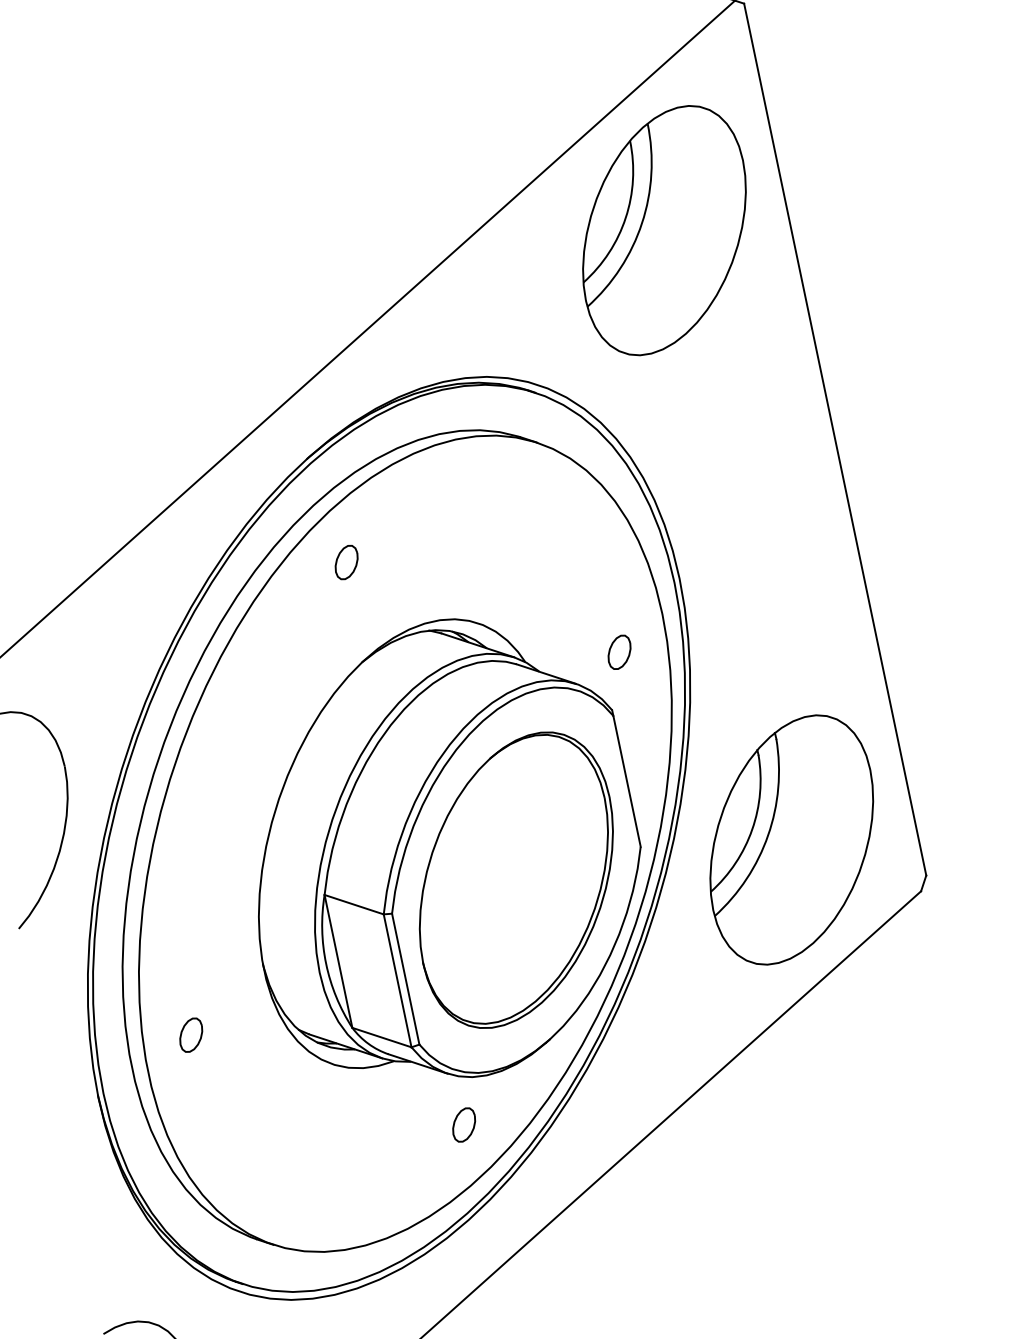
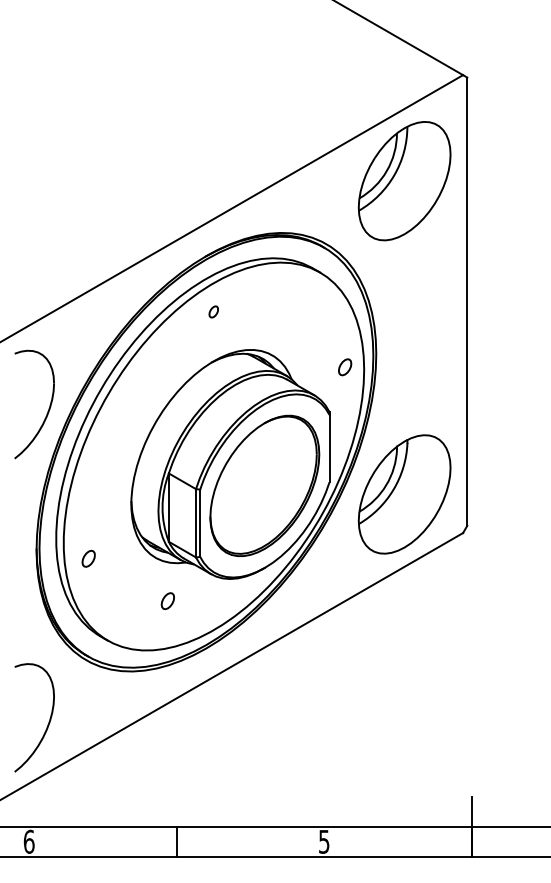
part: (345, 561) -> (213, 311), size x0.7
part: (620, 652) -> (345, 367), moved
part: (190, 1034) -> (88, 558), moved
part: (463, 1125) -> (167, 601), moved

